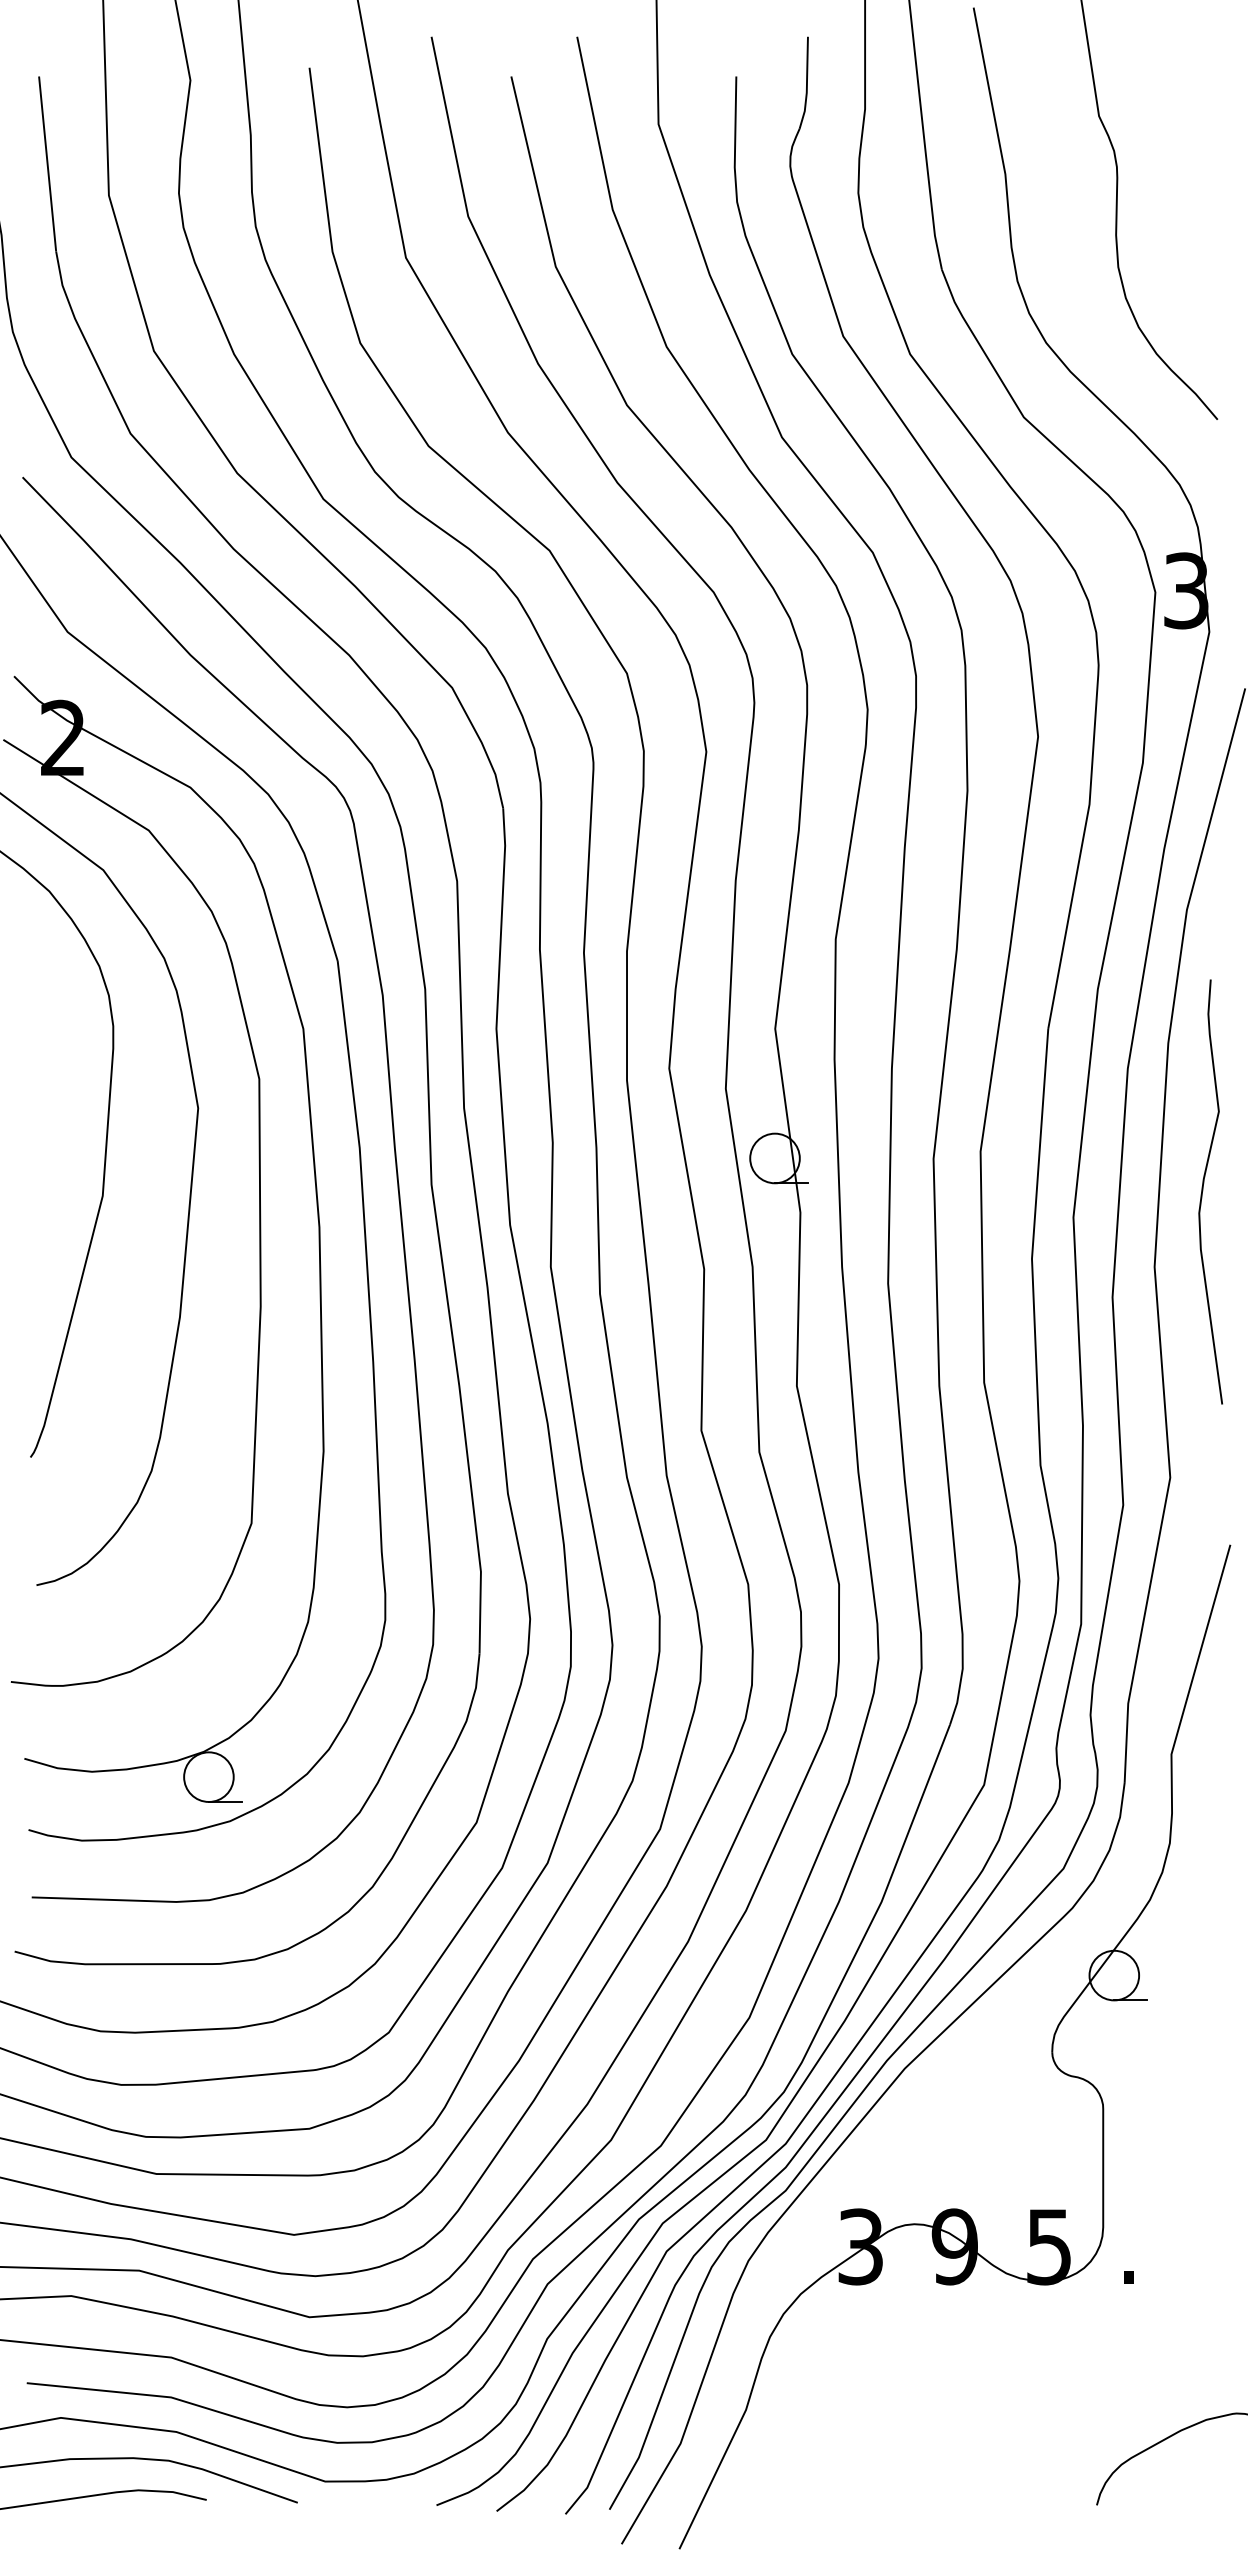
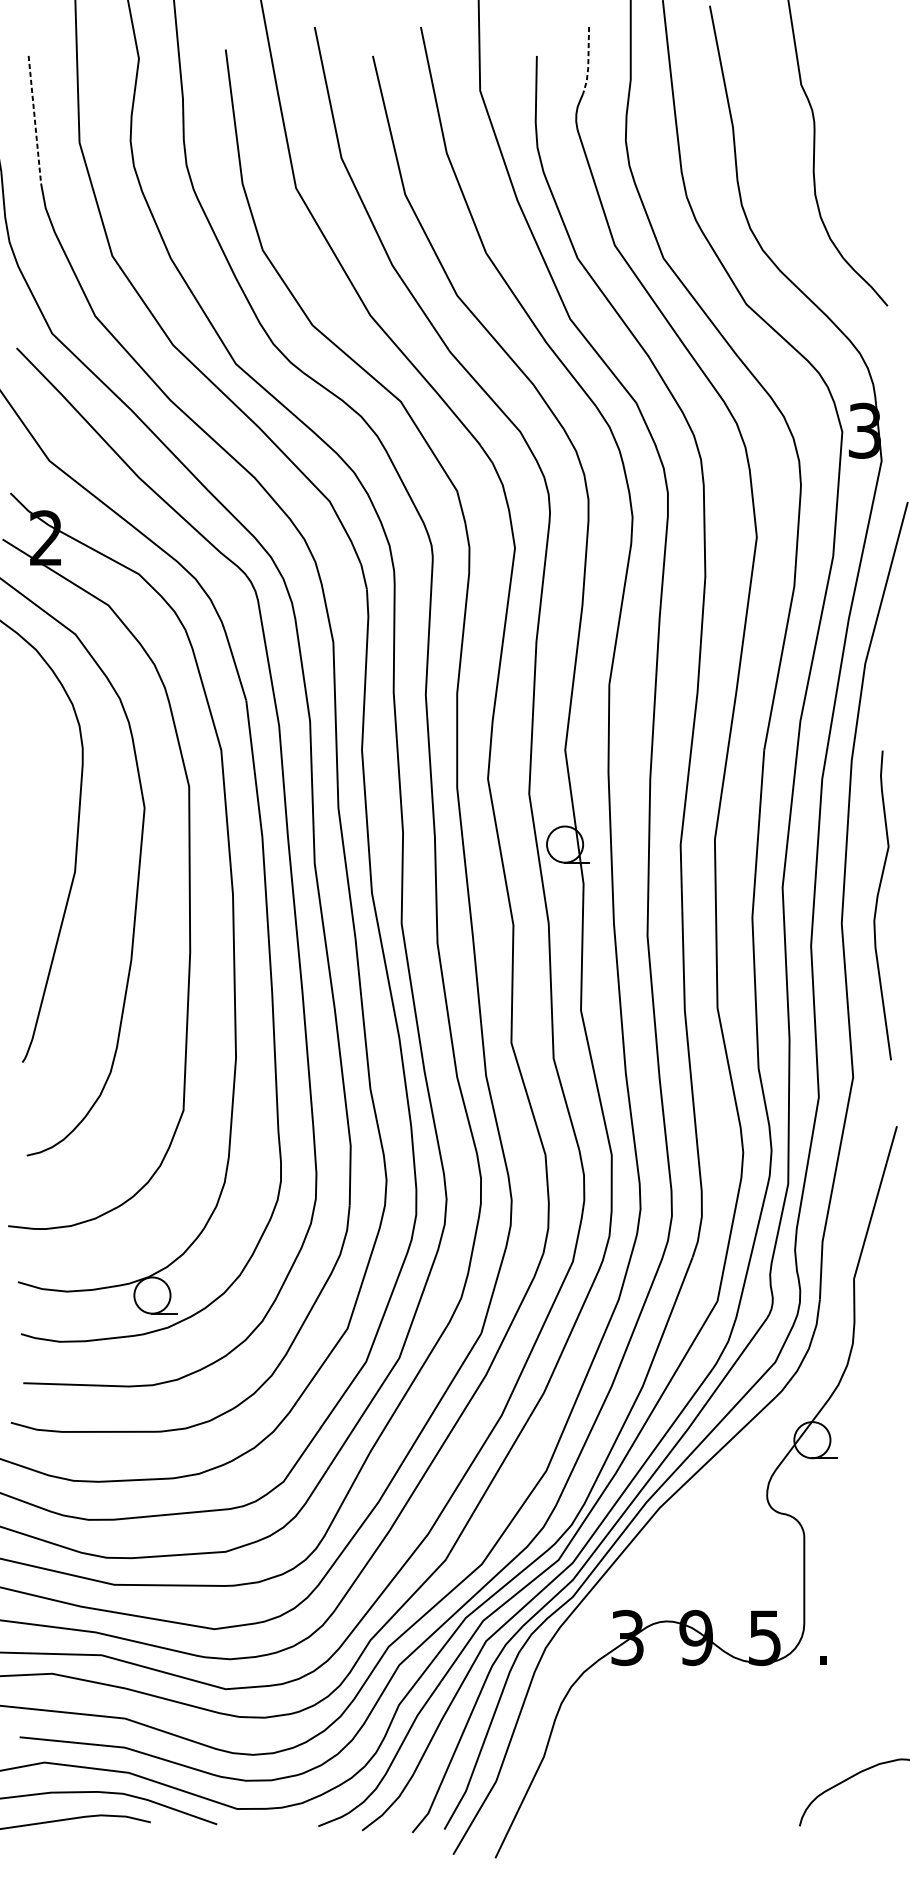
line: (806, 85) -> (588, 62), solid -> dashed
line: (47, 163) -> (34, 119), solid -> dashed
curve: (1203, 1191) -> (877, 905), moved

